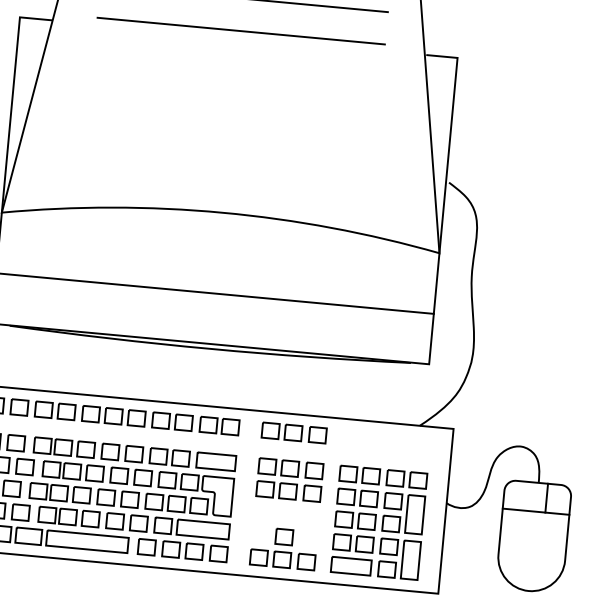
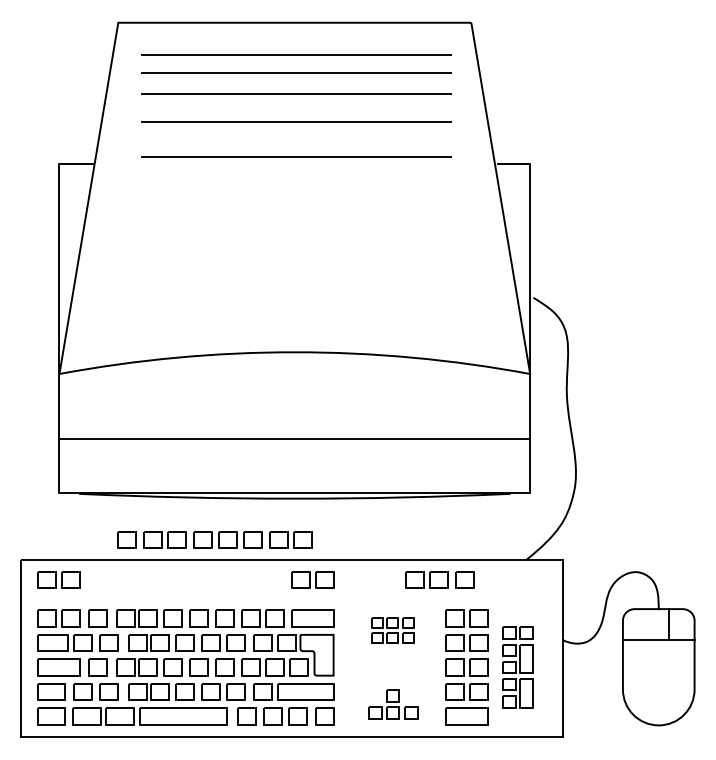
part: (101, 414) -> (214, 539), moved
part: (293, 432) -> (439, 579), moved
part: (289, 479) -> (392, 630), size x0.6
part: (402, 525) -> (517, 667), size x0.7
part: (283, 548) -> (393, 704), size x0.7

